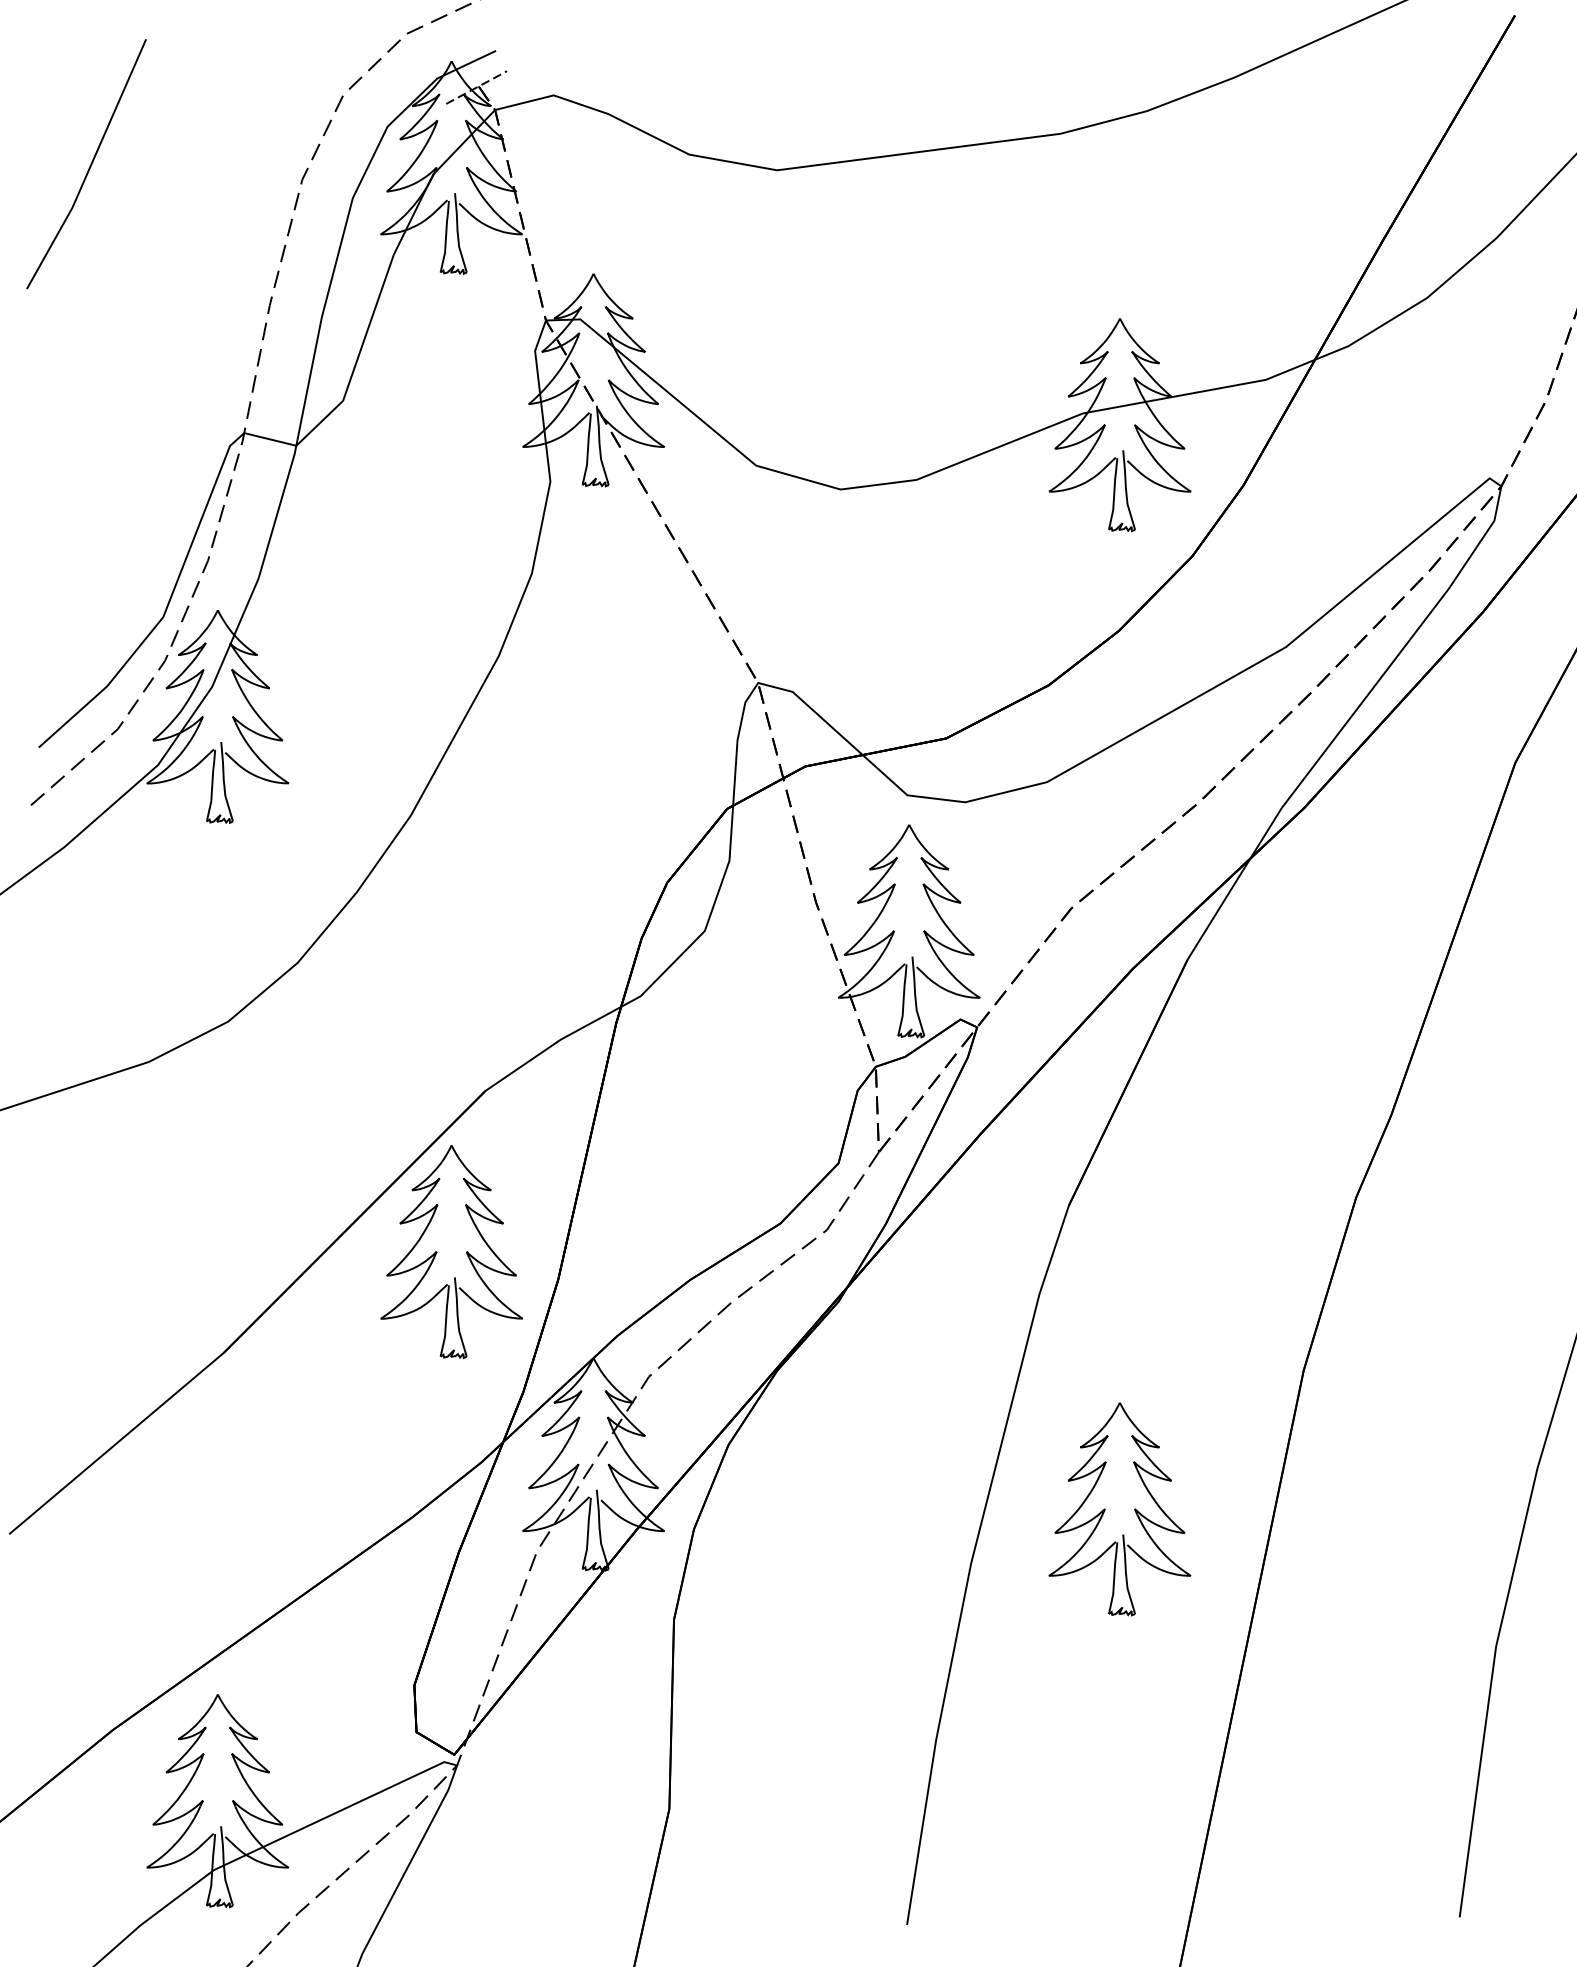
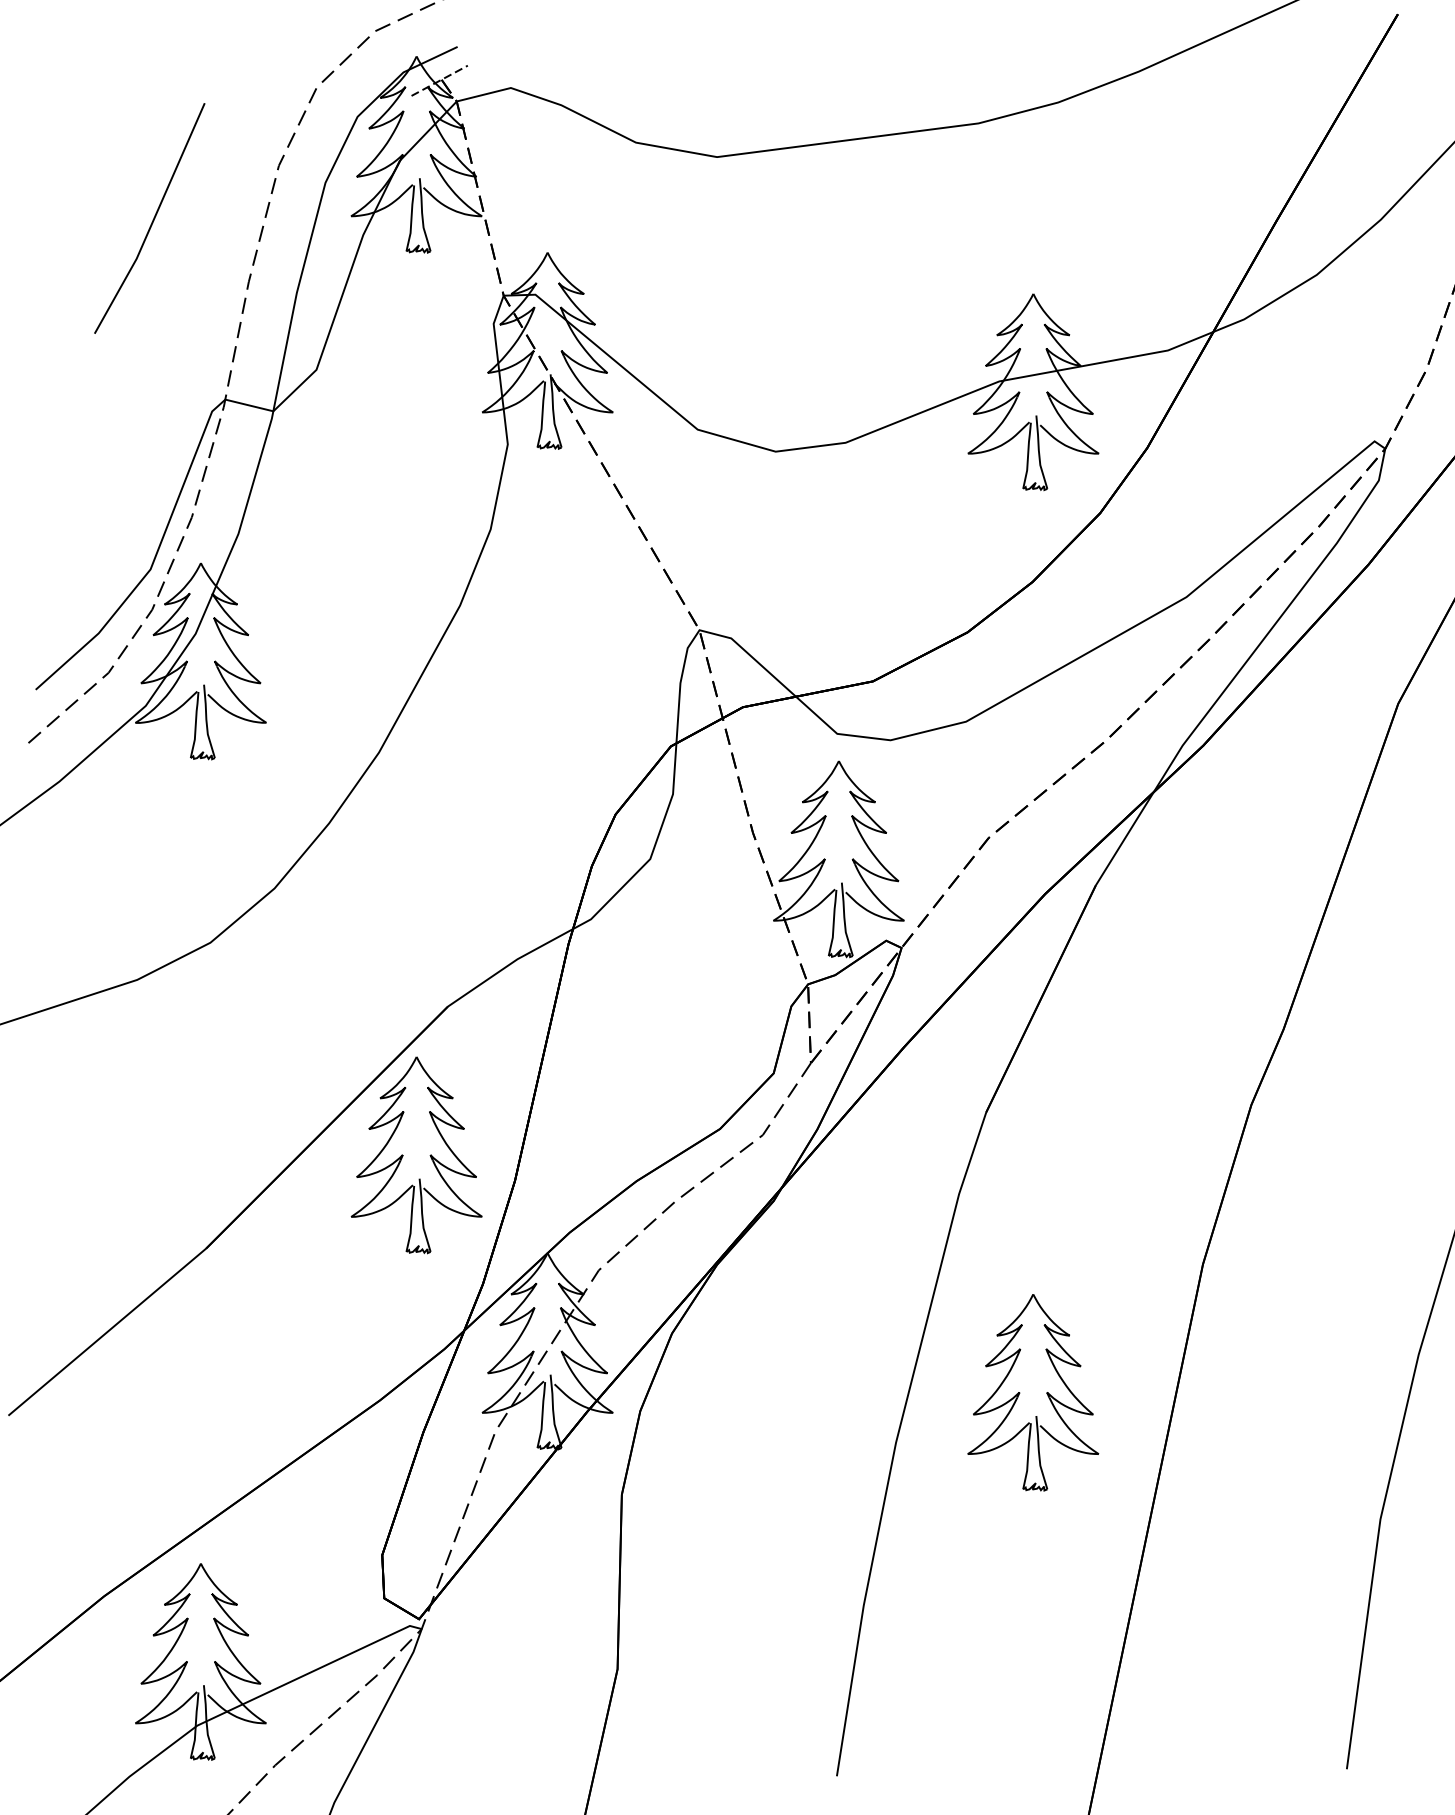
line: (89, 165) -> (152, 219), moved

